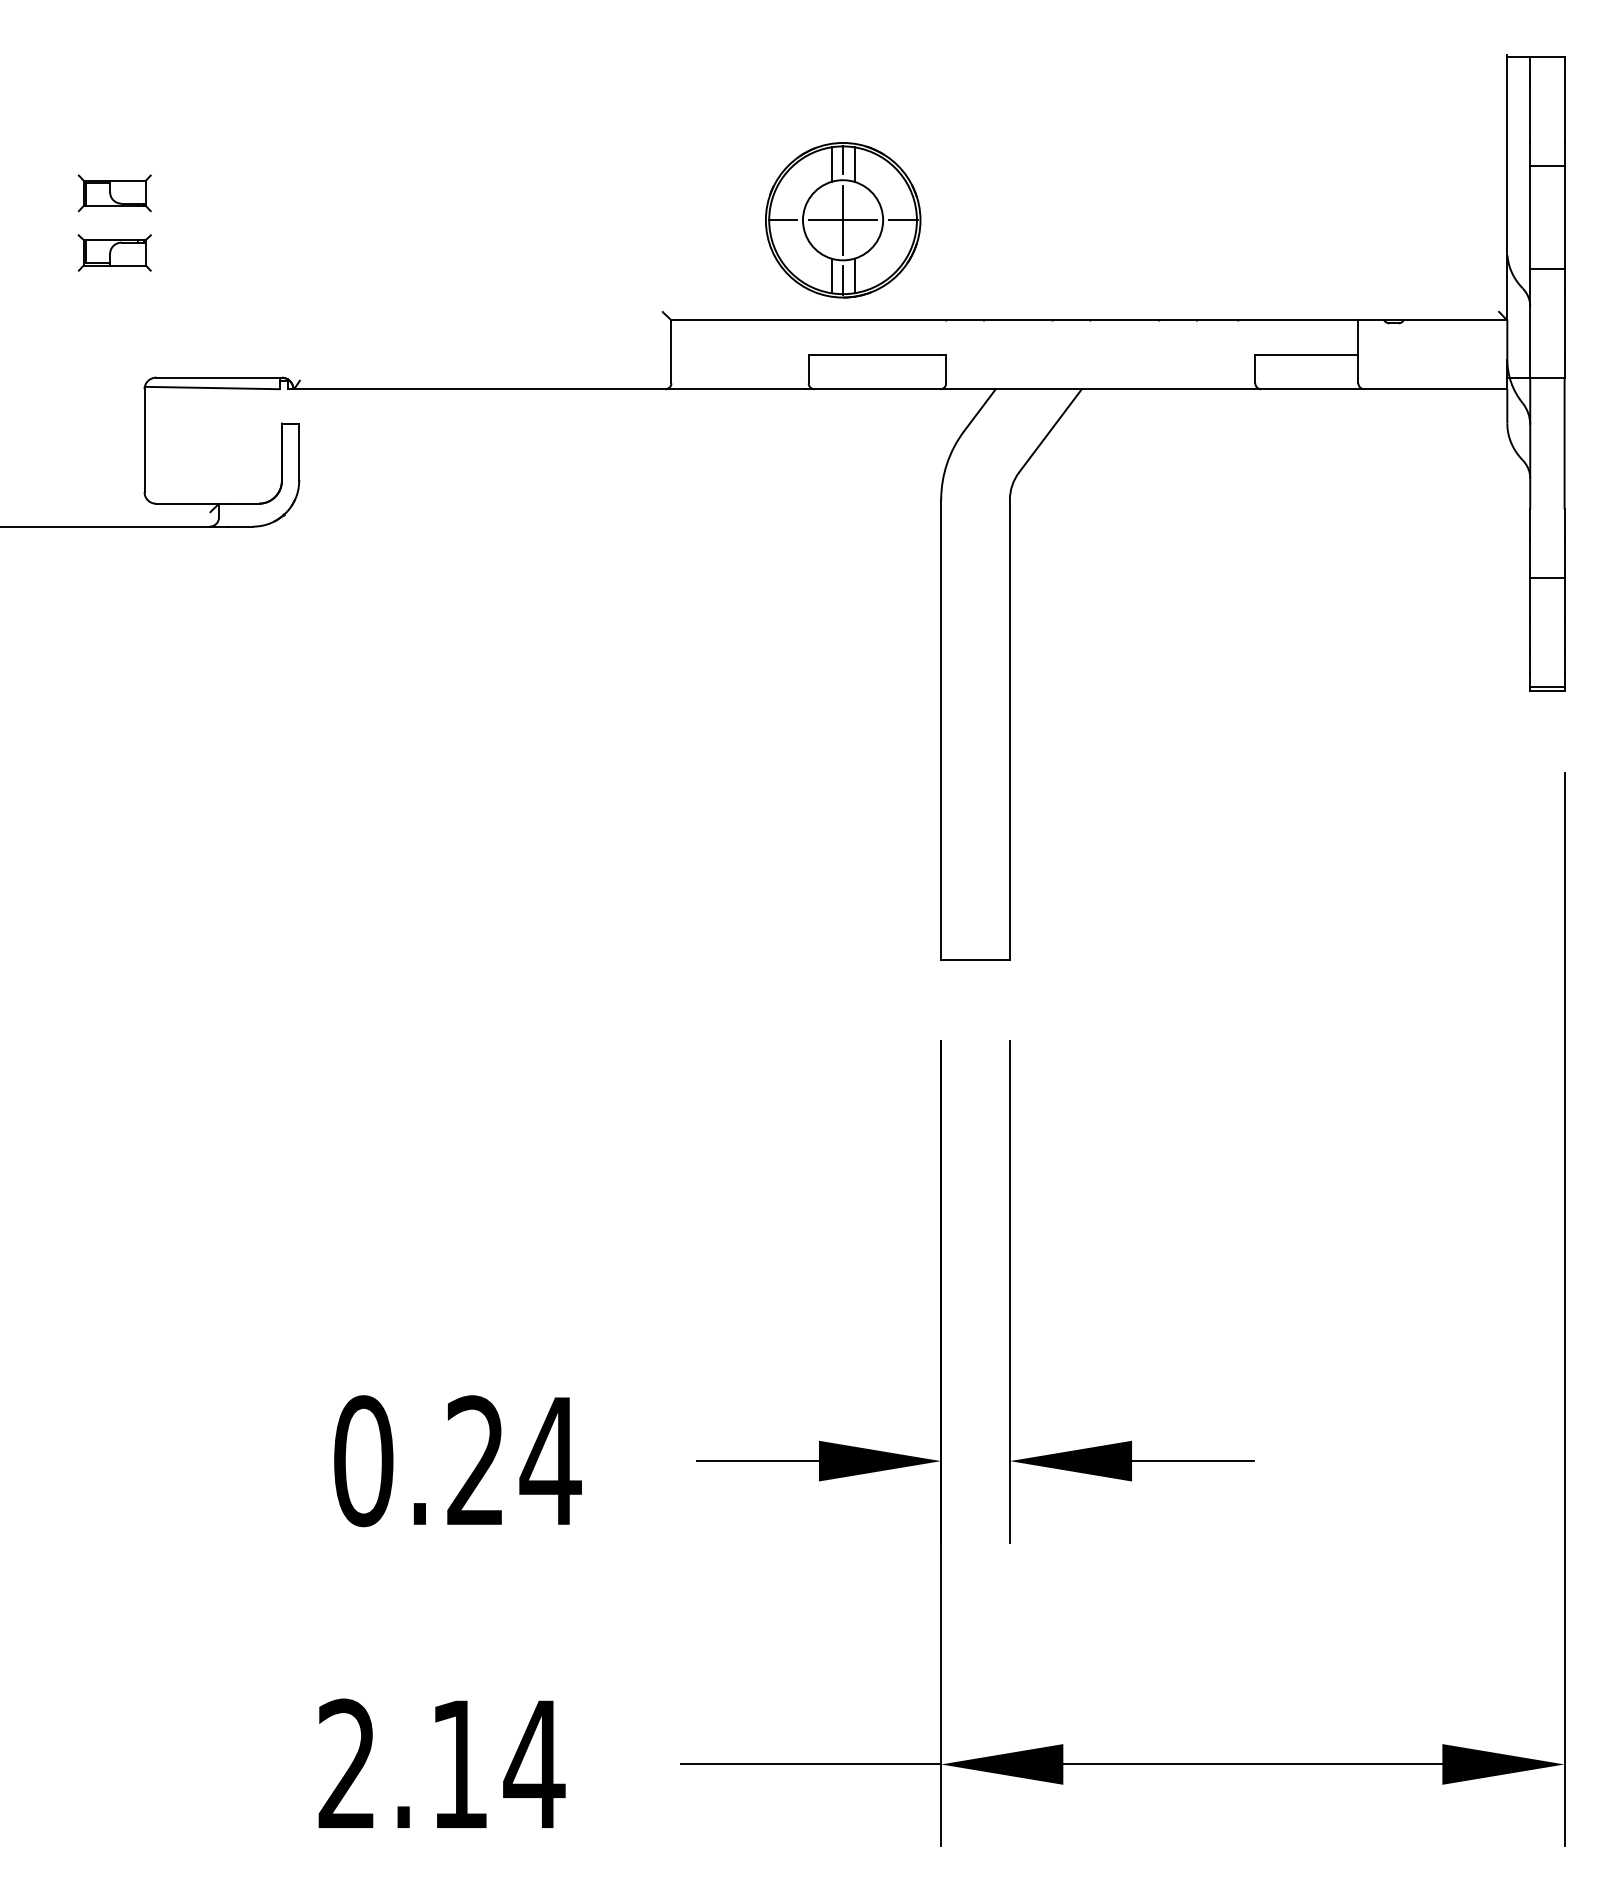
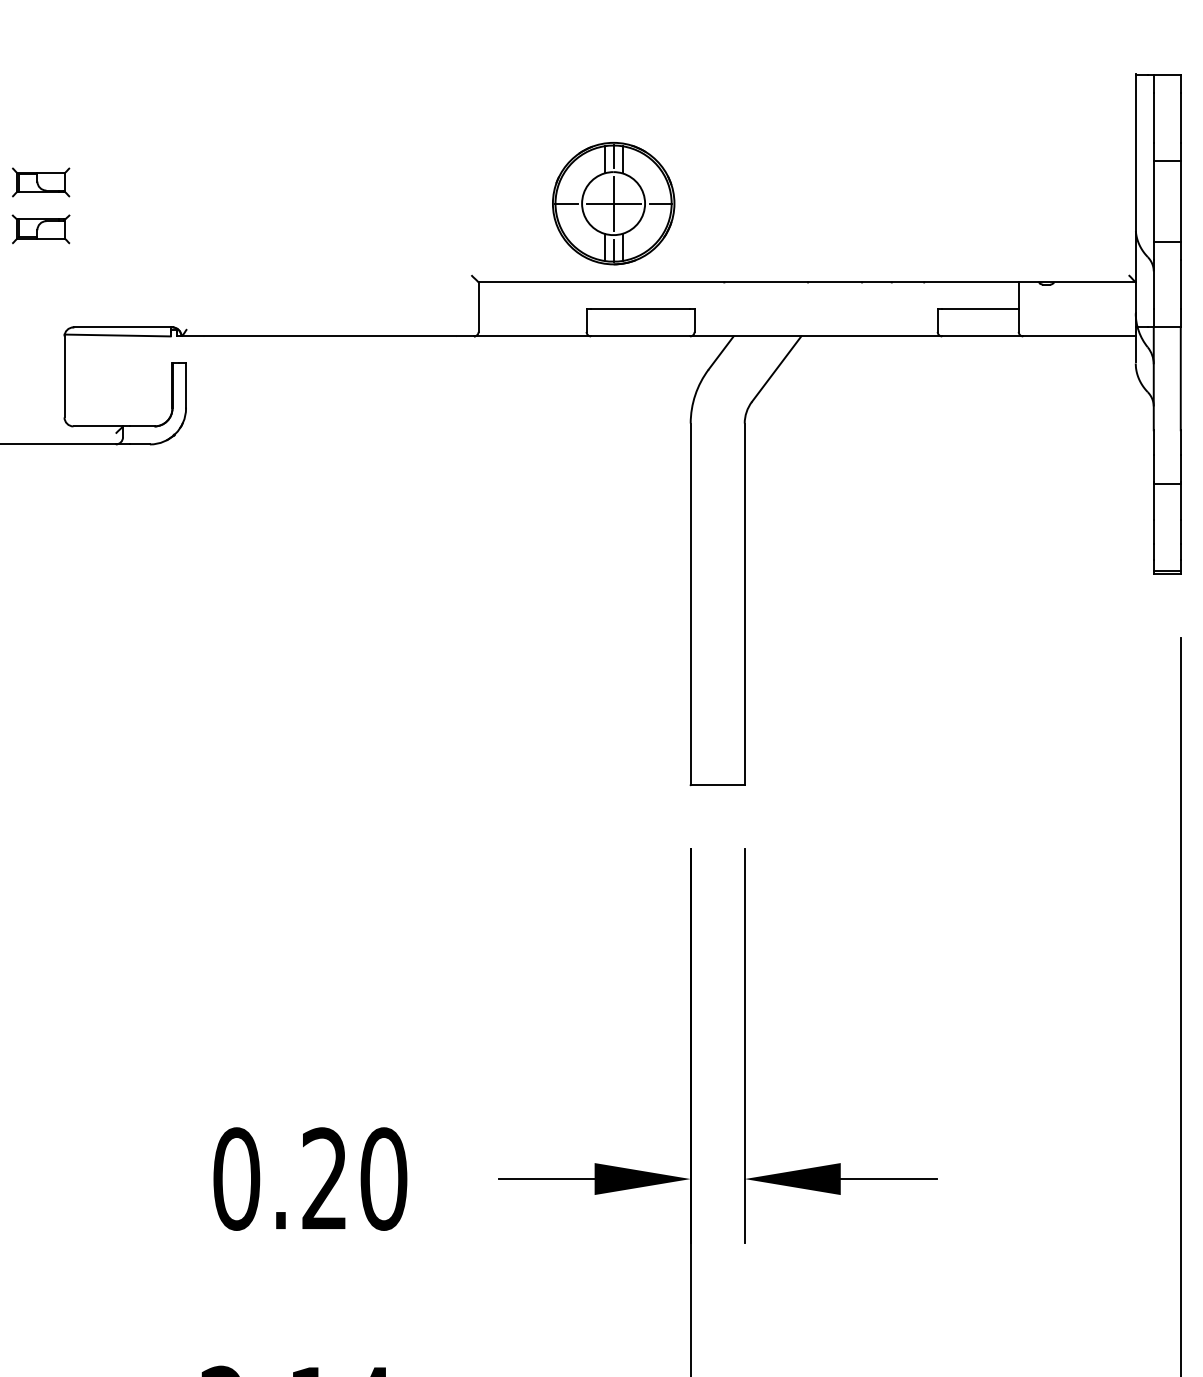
text: (550, 1461) -> (383, 1179), 0.24 -> 0.20

